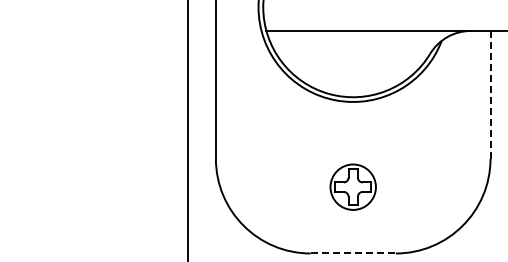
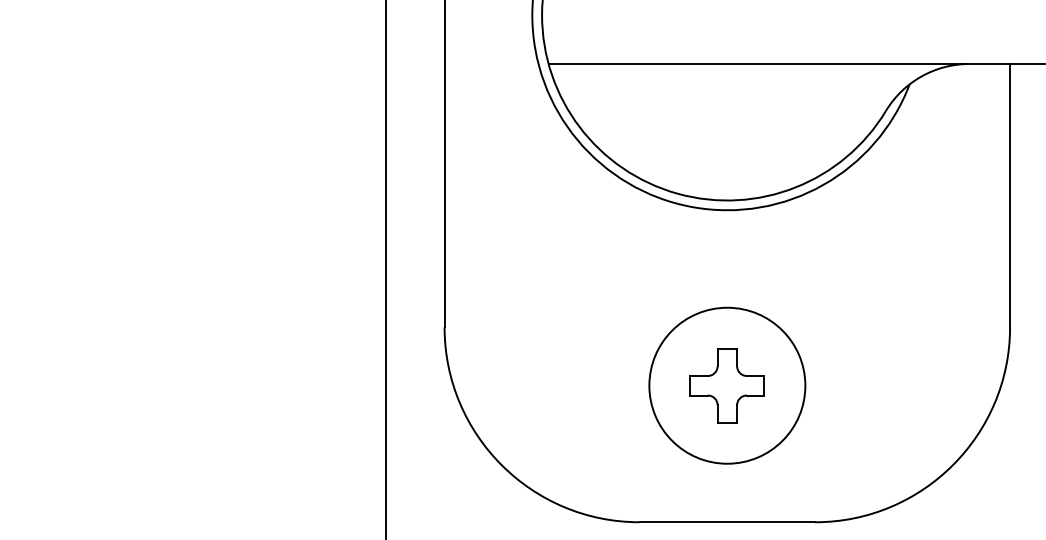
line: (490, 94) -> (1010, 194), dashed -> solid
circle: (353, 187) -> (727, 386), size x1.67
line: (353, 253) -> (727, 522), dashed -> solid

